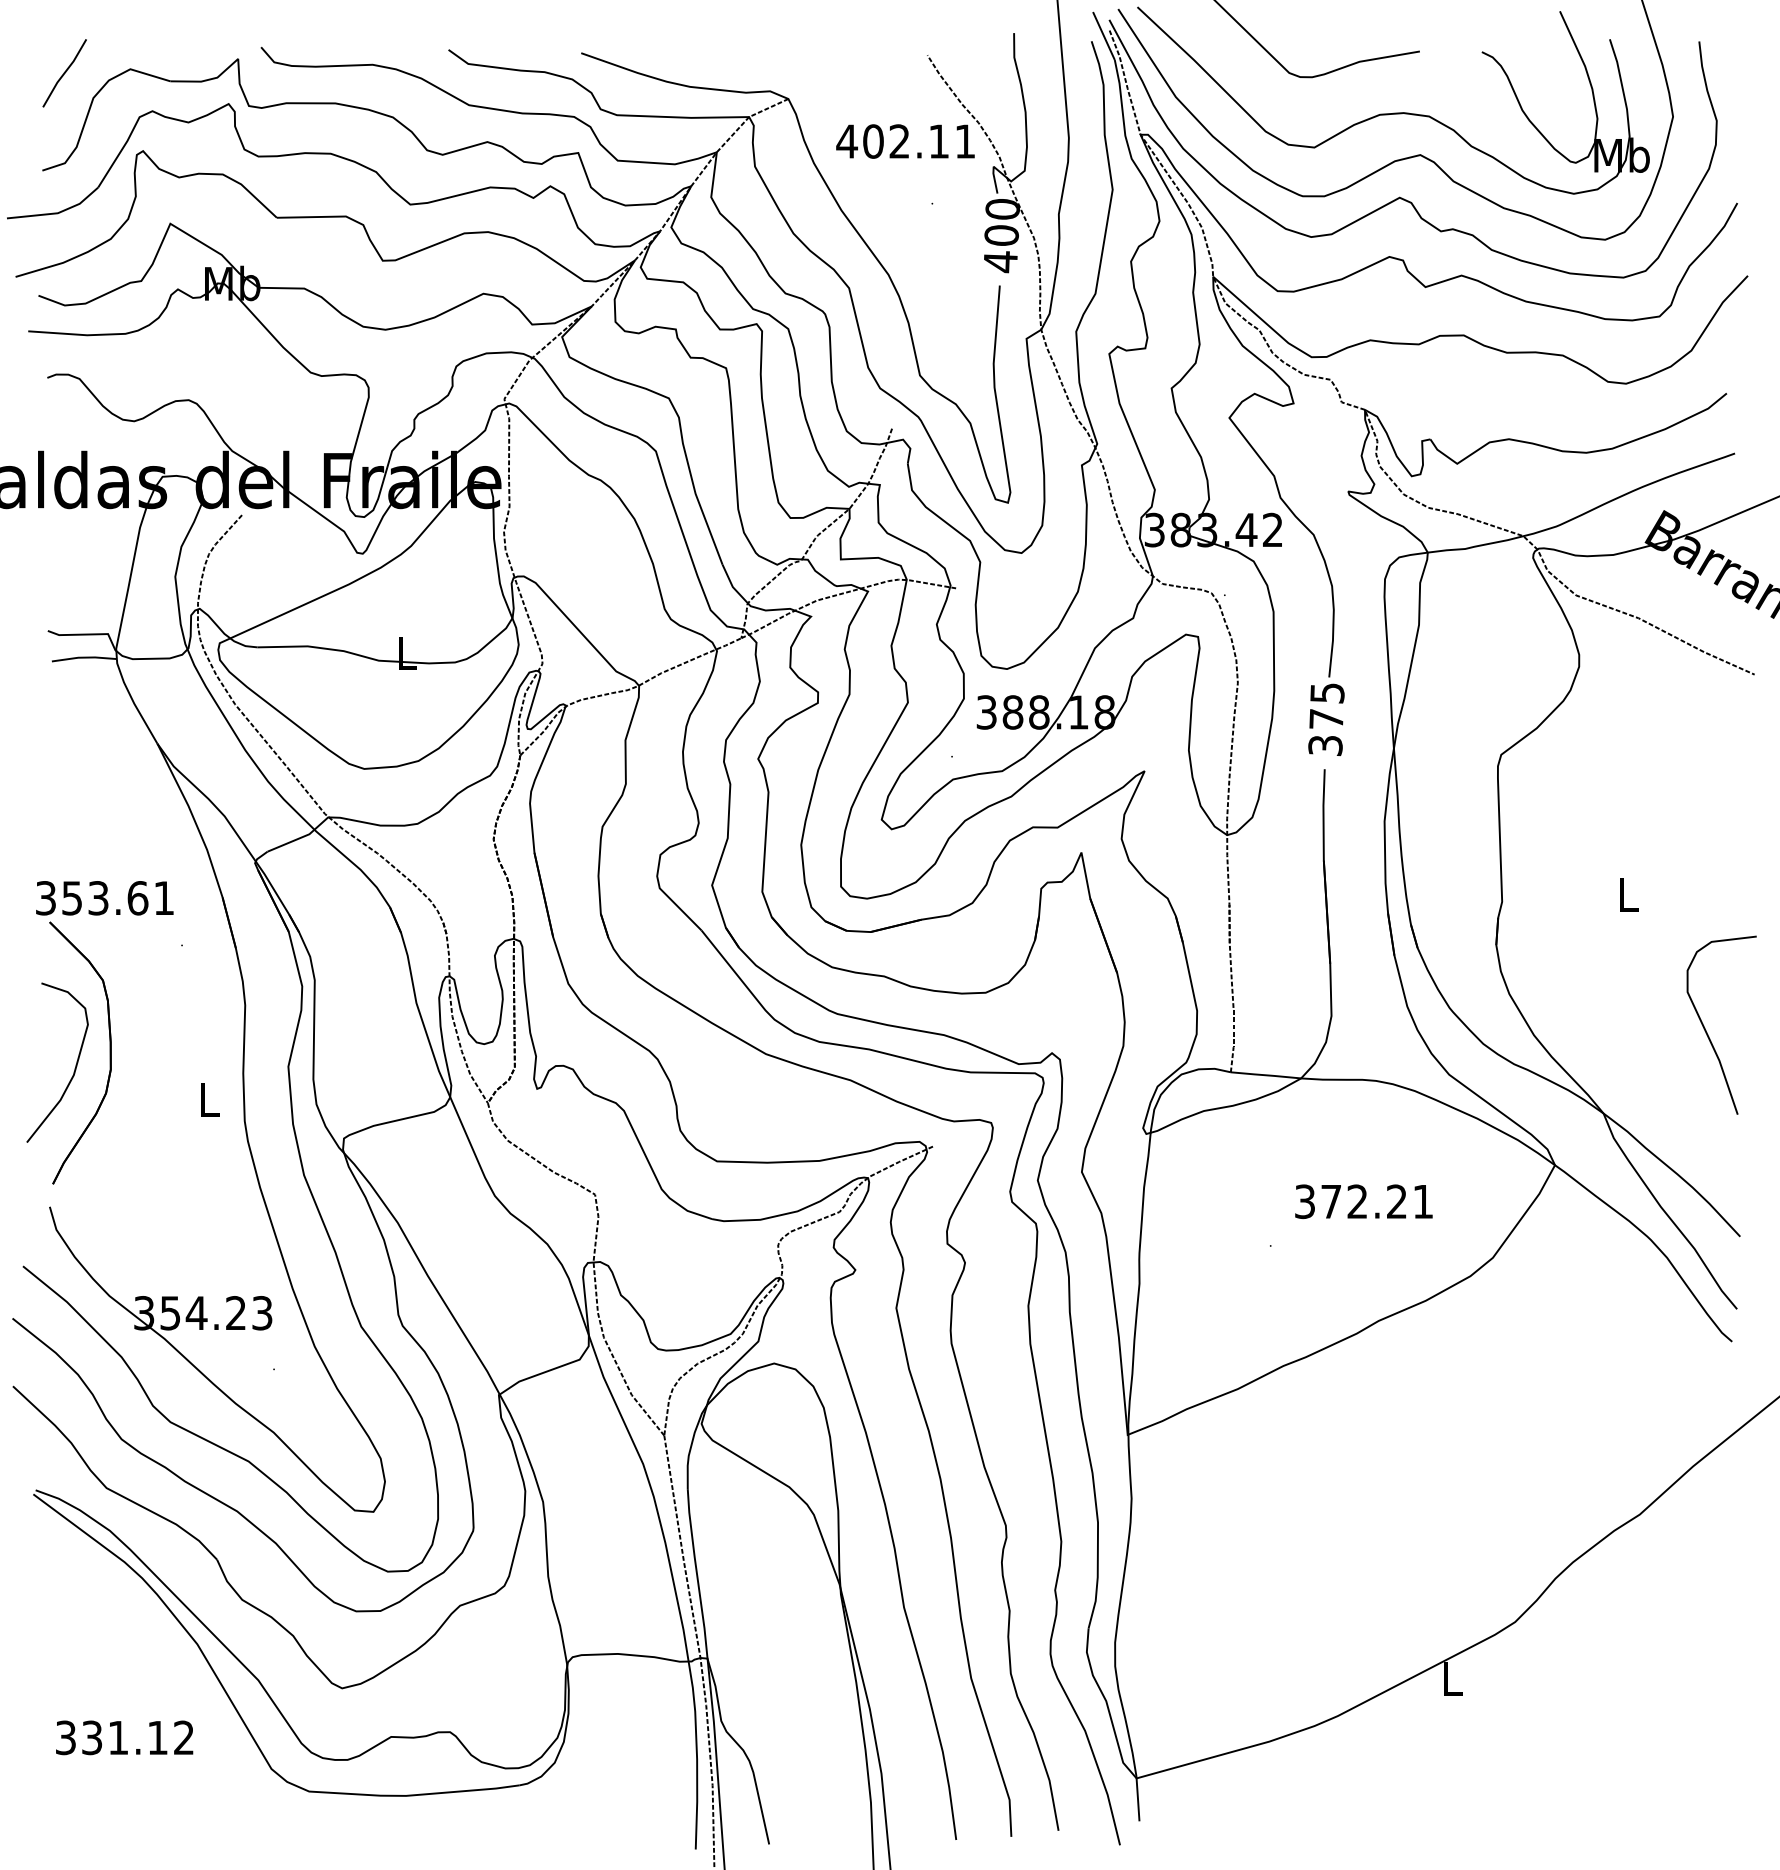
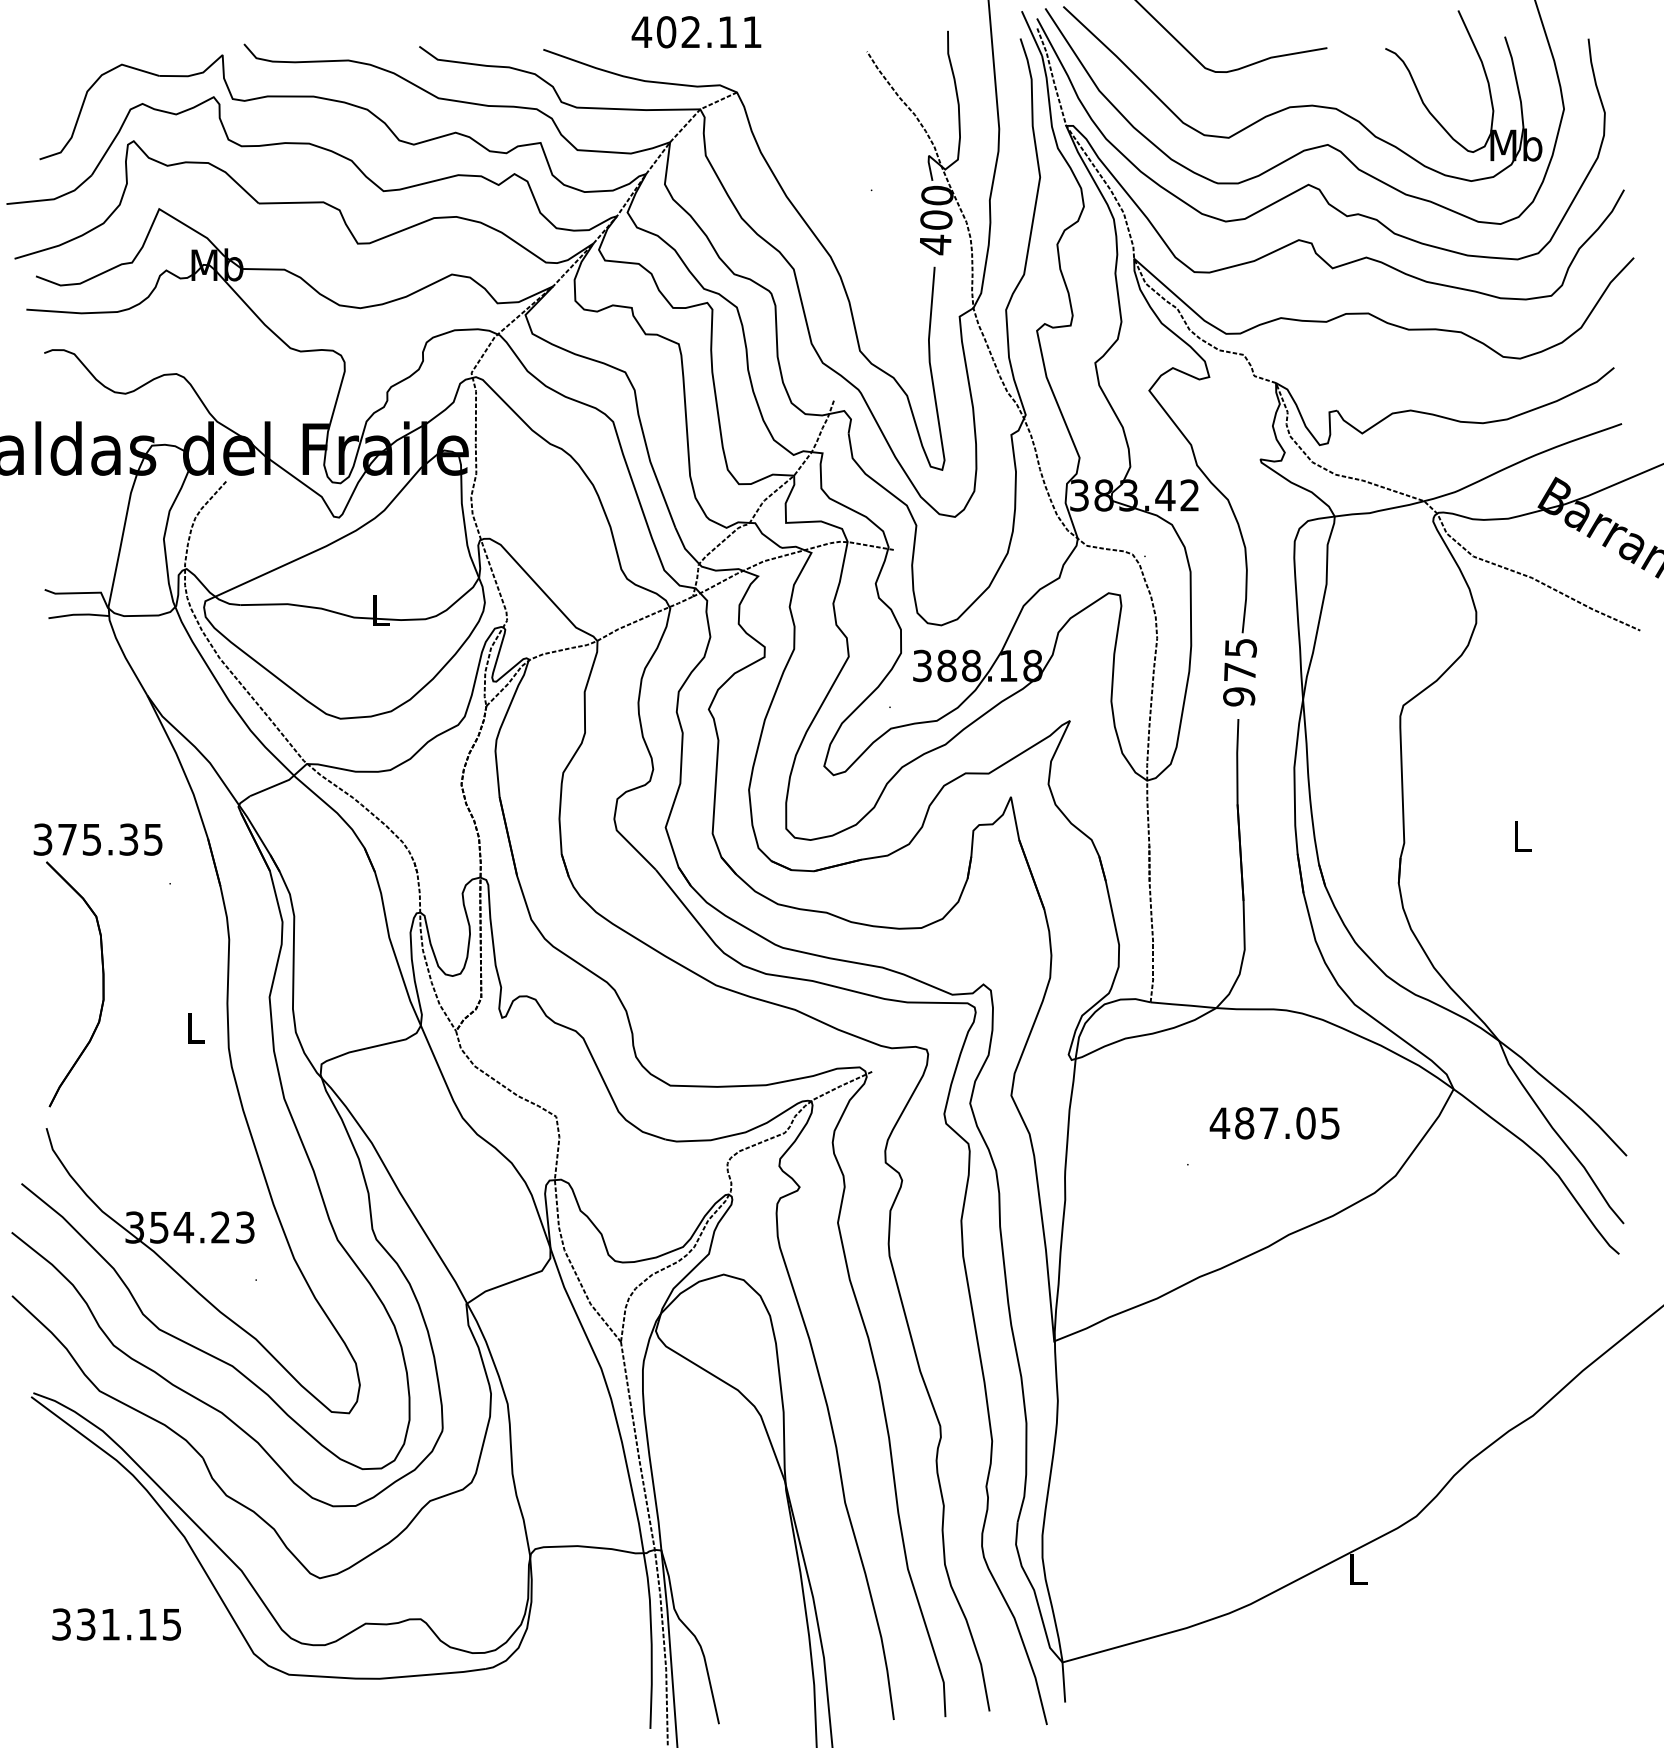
line: (64, 73) -> (60, 68), removed
text: (905, 141) -> (696, 32), moved
text: (1325, 745) -> (1239, 696), 375 -> 975
text: (118, 898) -> (110, 839), 353.61 -> 375.35
curve: (1706, 1030) -> (1595, 963), removed
curve: (74, 1068) -> (69, 998), removed
text: (1363, 1201) -> (1274, 1123), 372.21 -> 487.05
text: (183, 1737) -> (171, 1624), 331.12 -> 331.15

